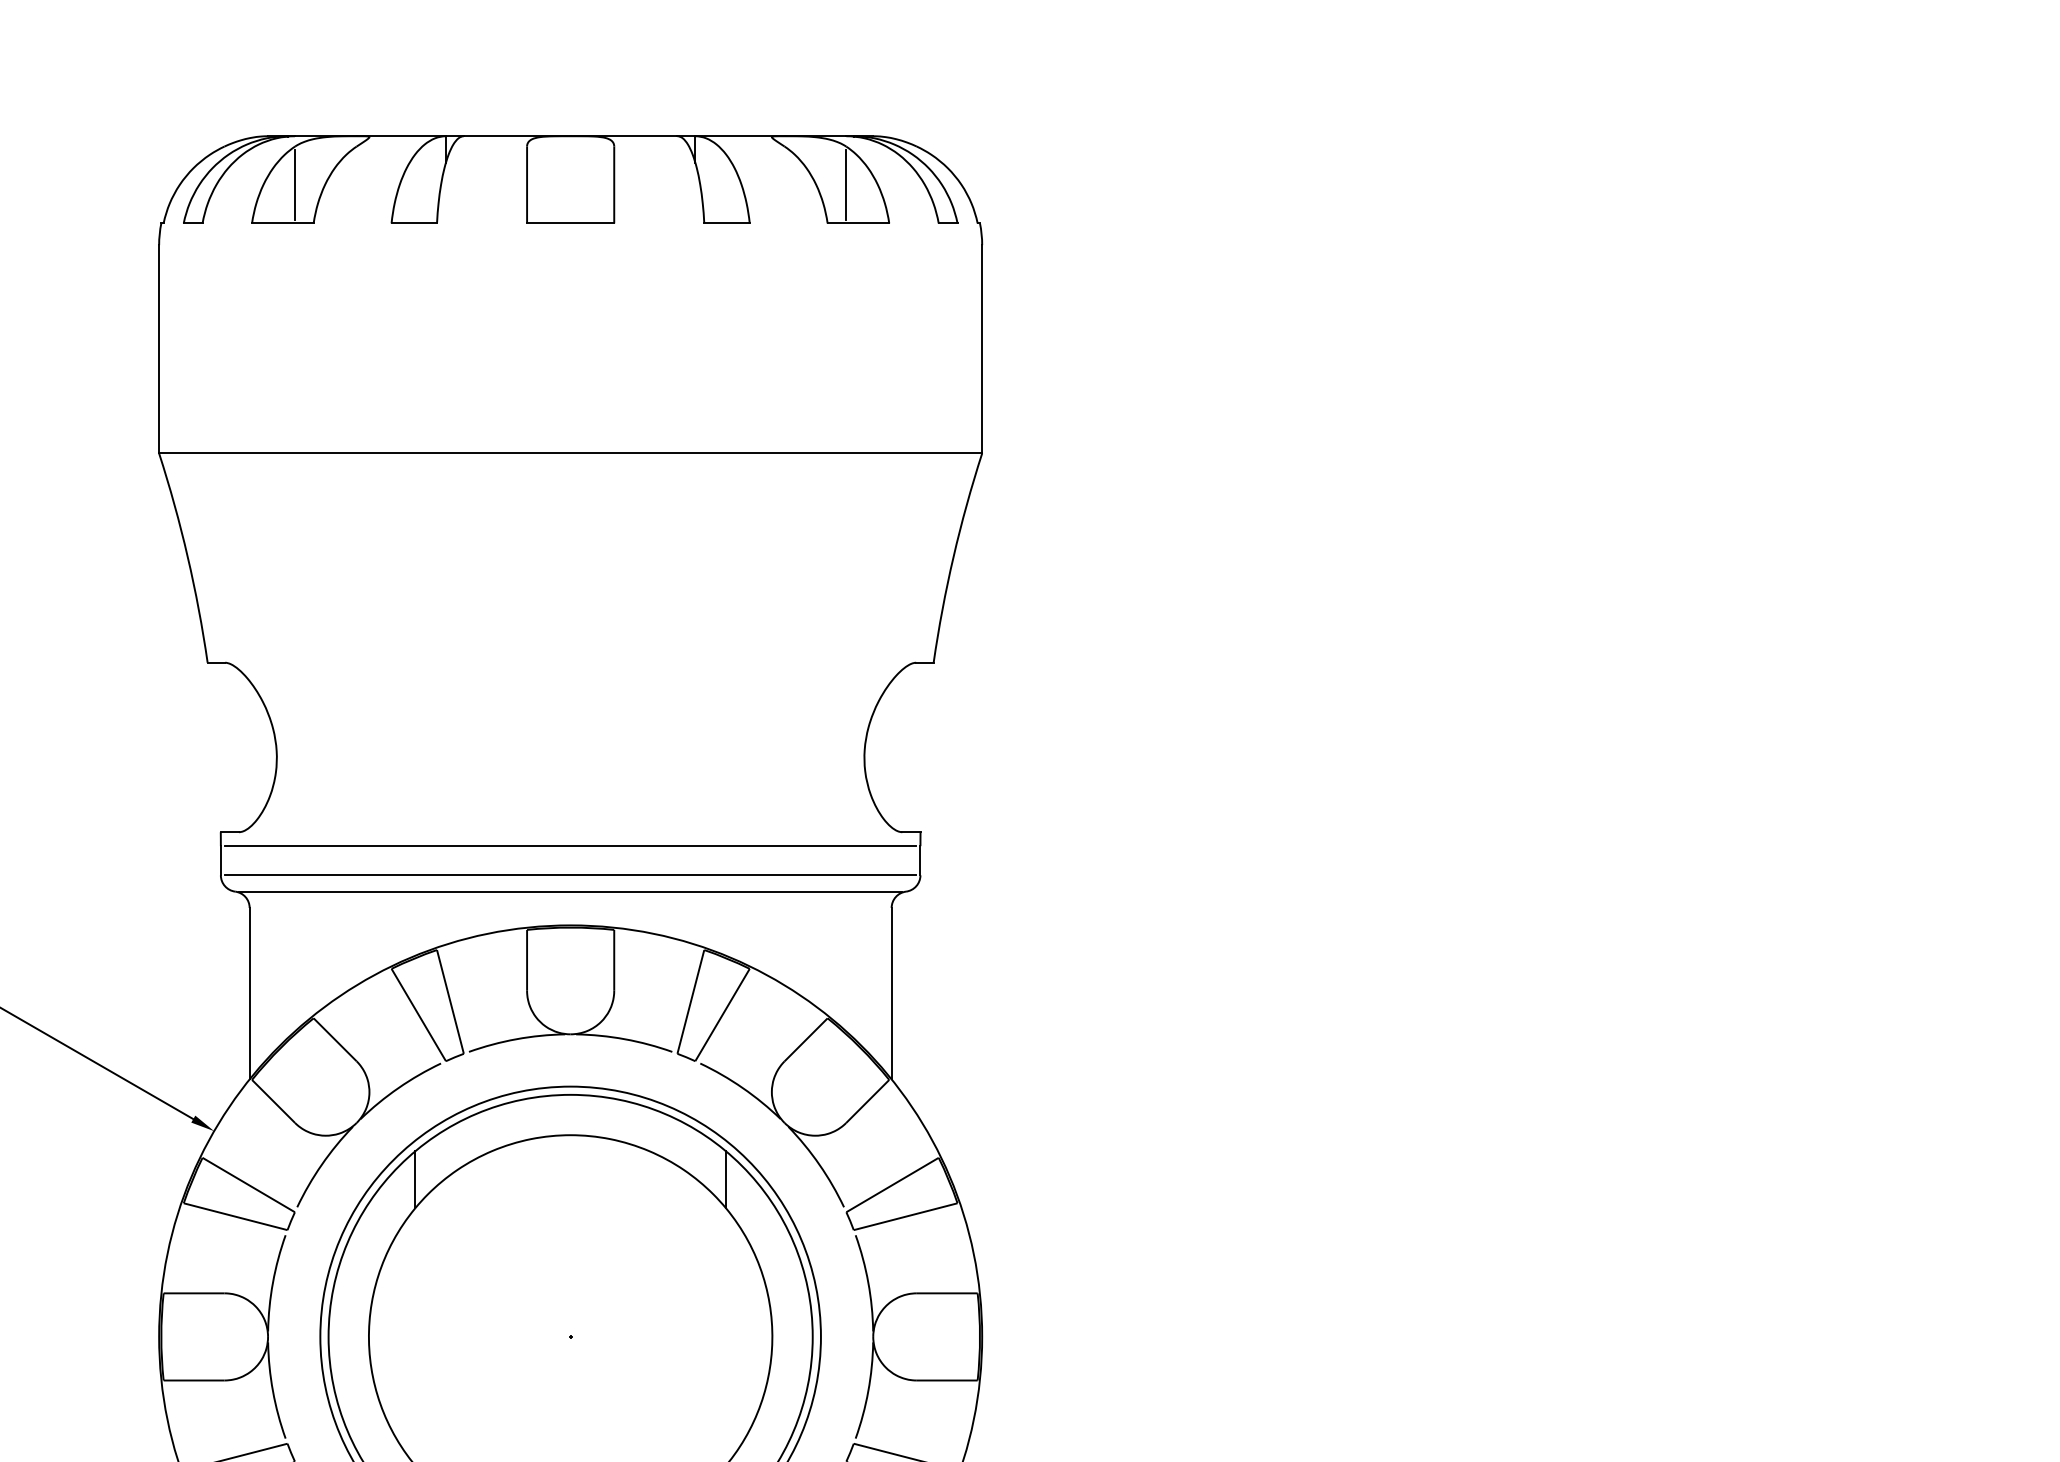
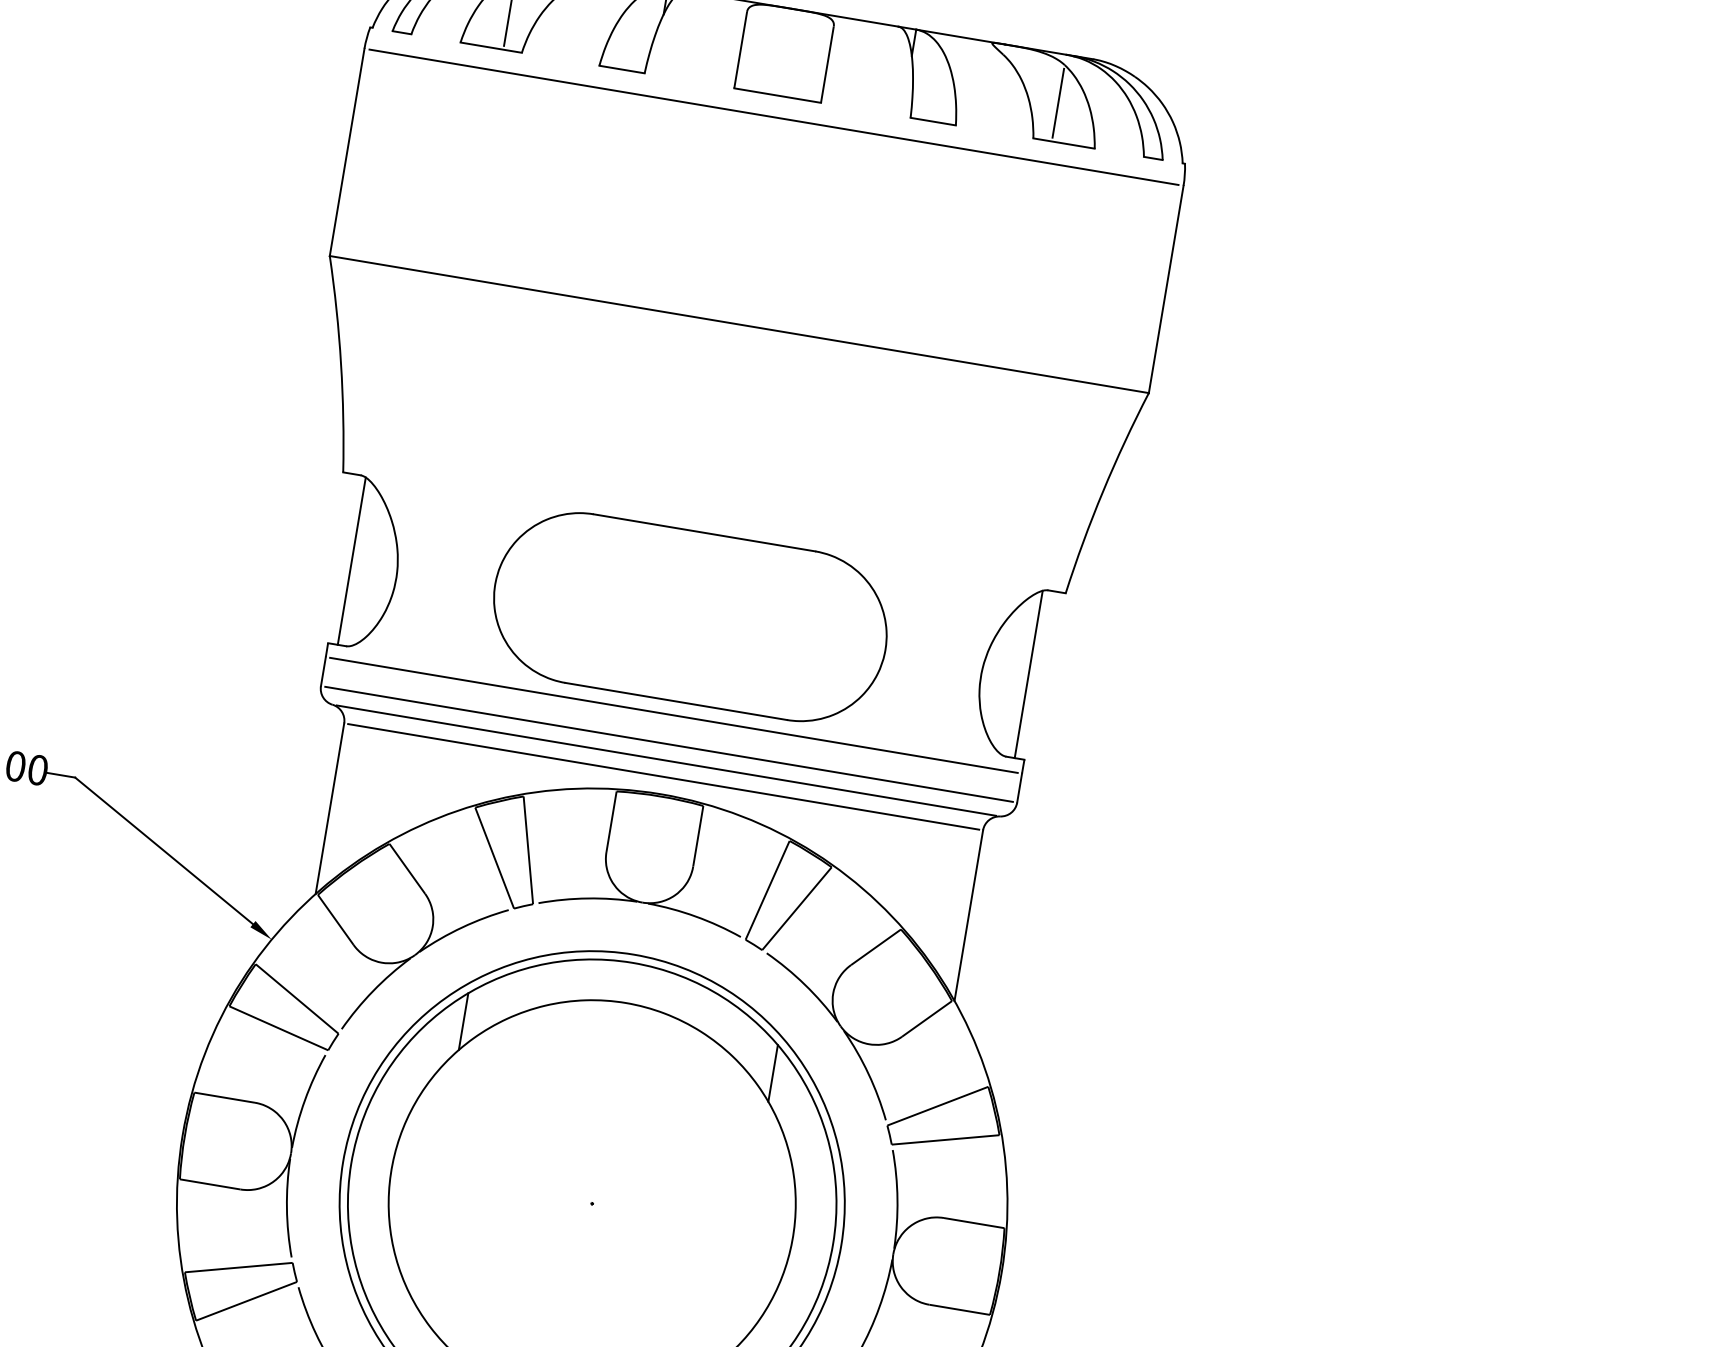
line: (570, 245) -> (773, 117), added
part: (570, 747) -> (690, 617), added
line: (230, 748) -> (351, 561), added
line: (910, 748) -> (1028, 674), added
line: (570, 907) -> (663, 776), added

